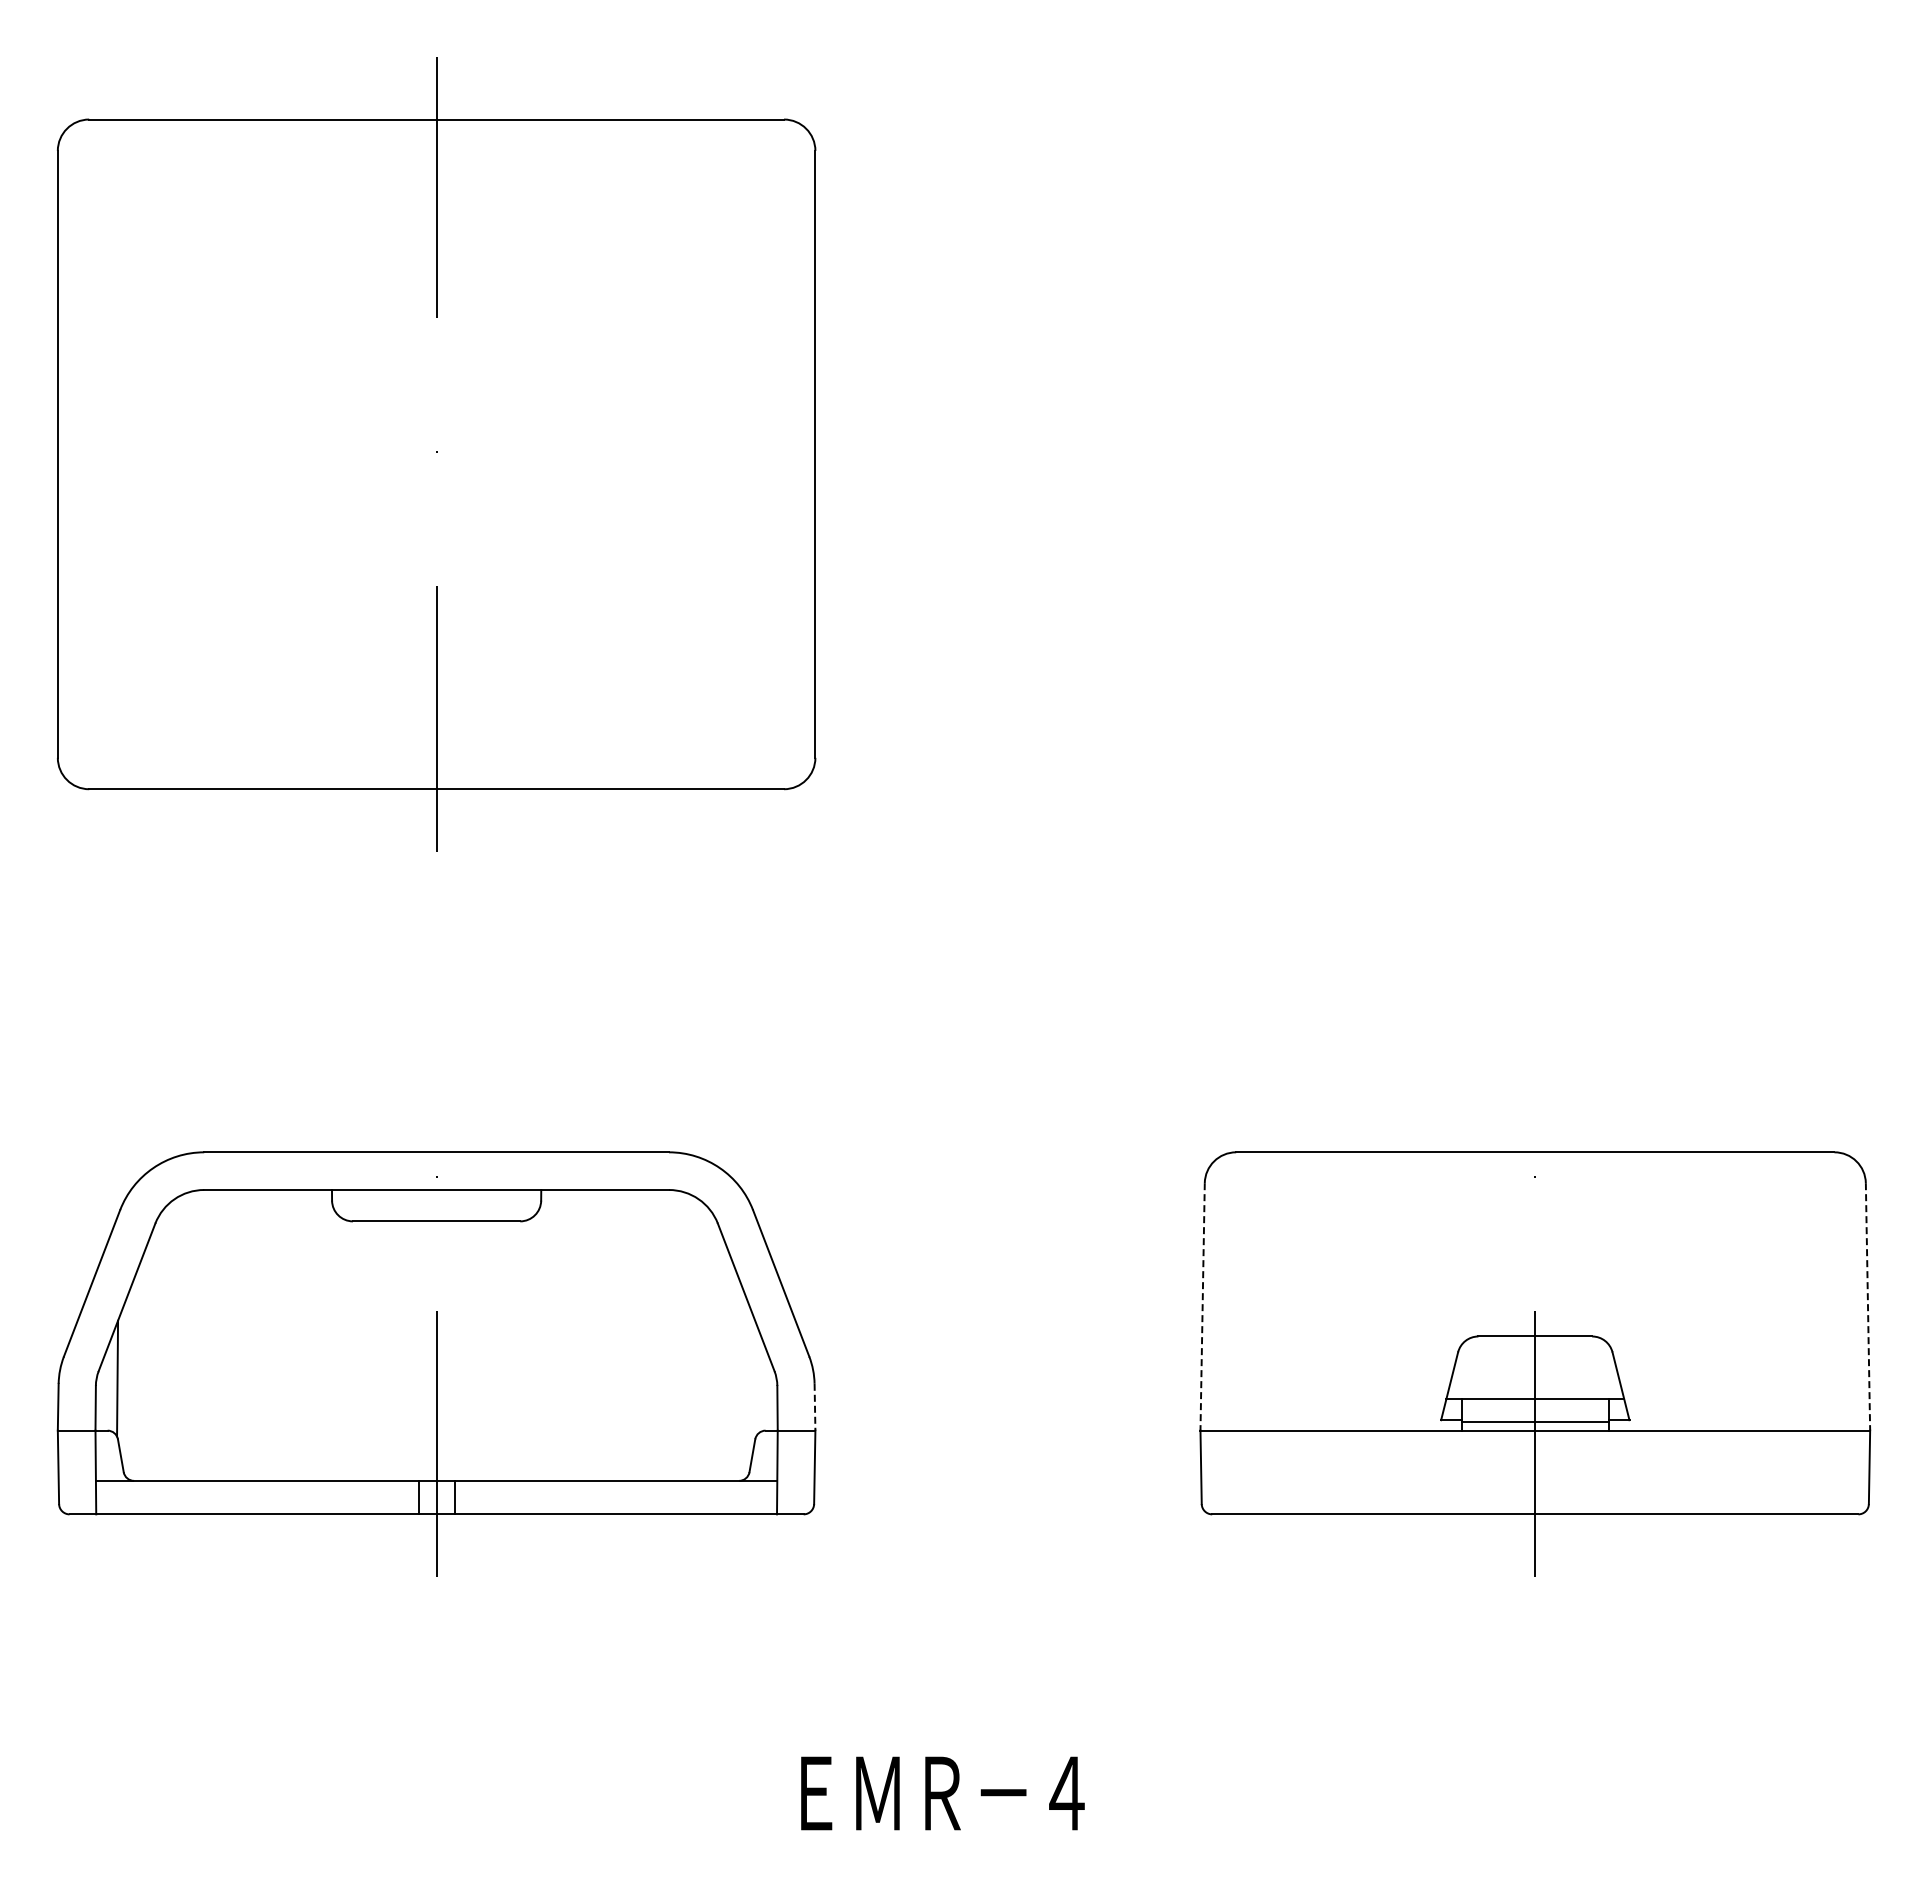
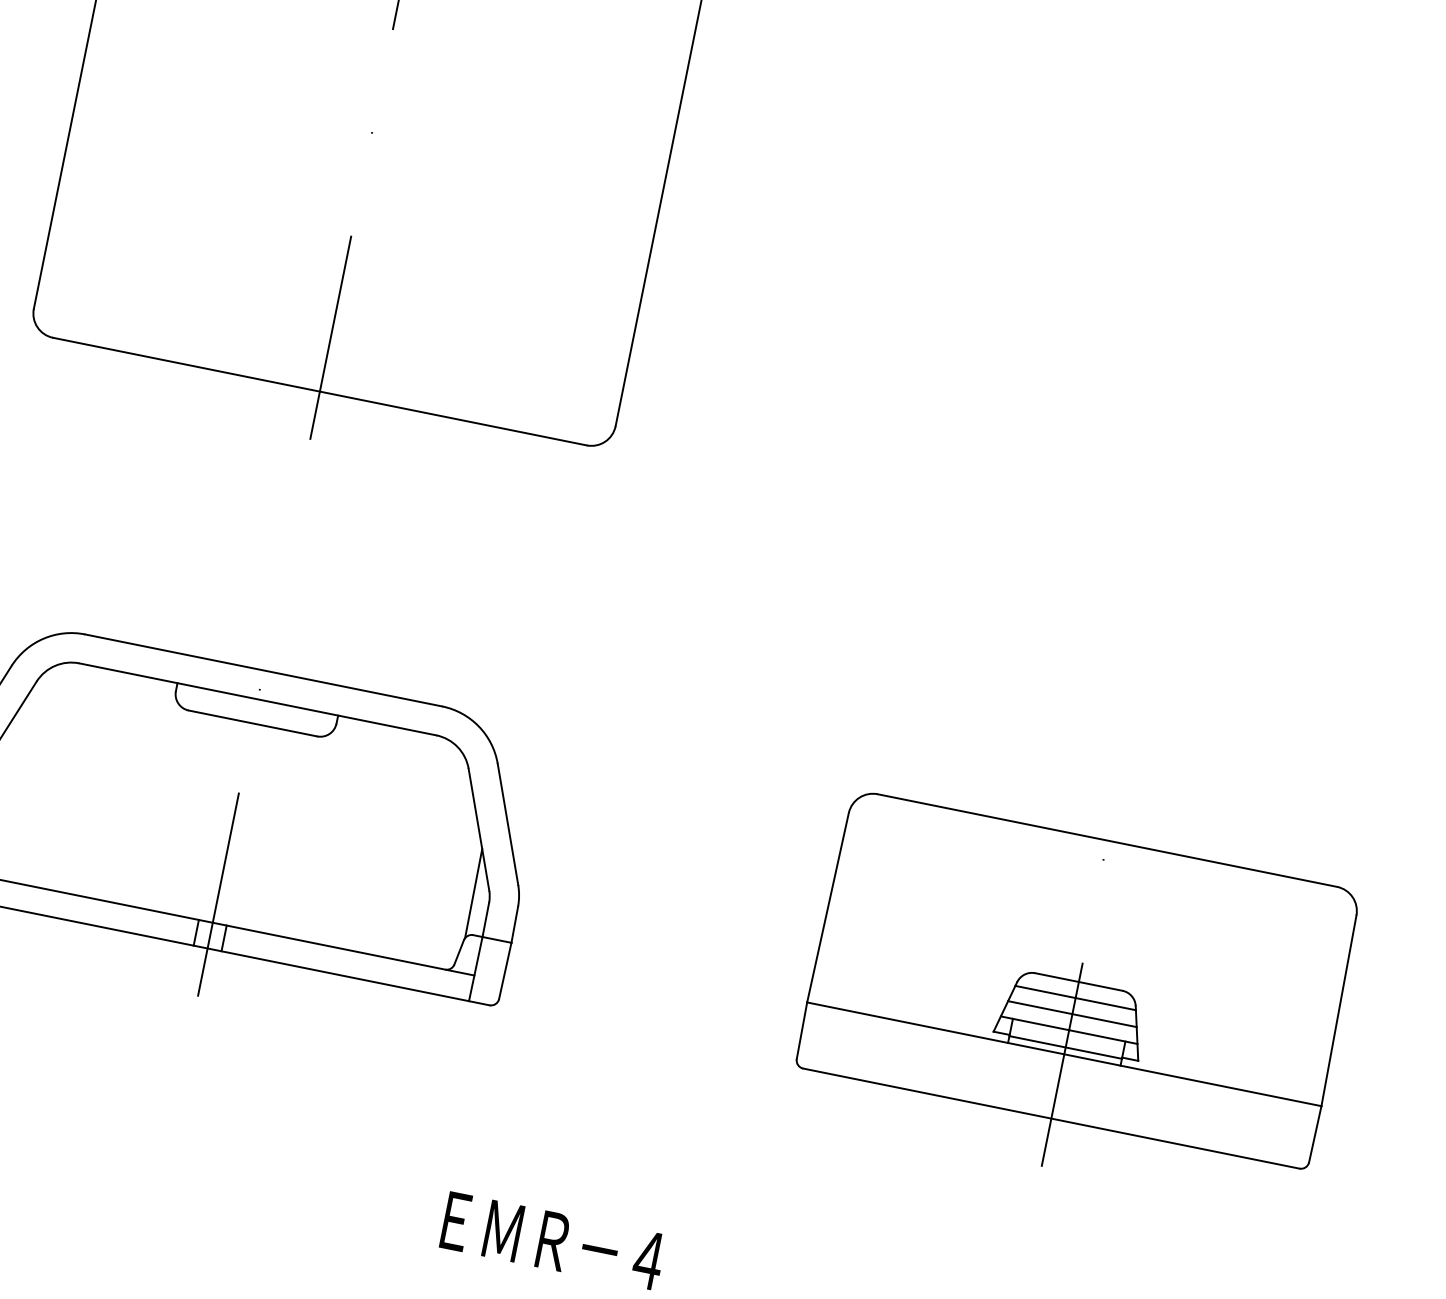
line: (1202, 1306) -> (827, 907), dashed -> solid
line: (1868, 1306) -> (1339, 1010), dashed -> solid
line: (1534, 1357) -> (1075, 998), added
line: (755, 1378) -> (473, 893), added
line: (1535, 1378) -> (1072, 1014), added
line: (815, 1407) -> (515, 925), dashed -> solid

